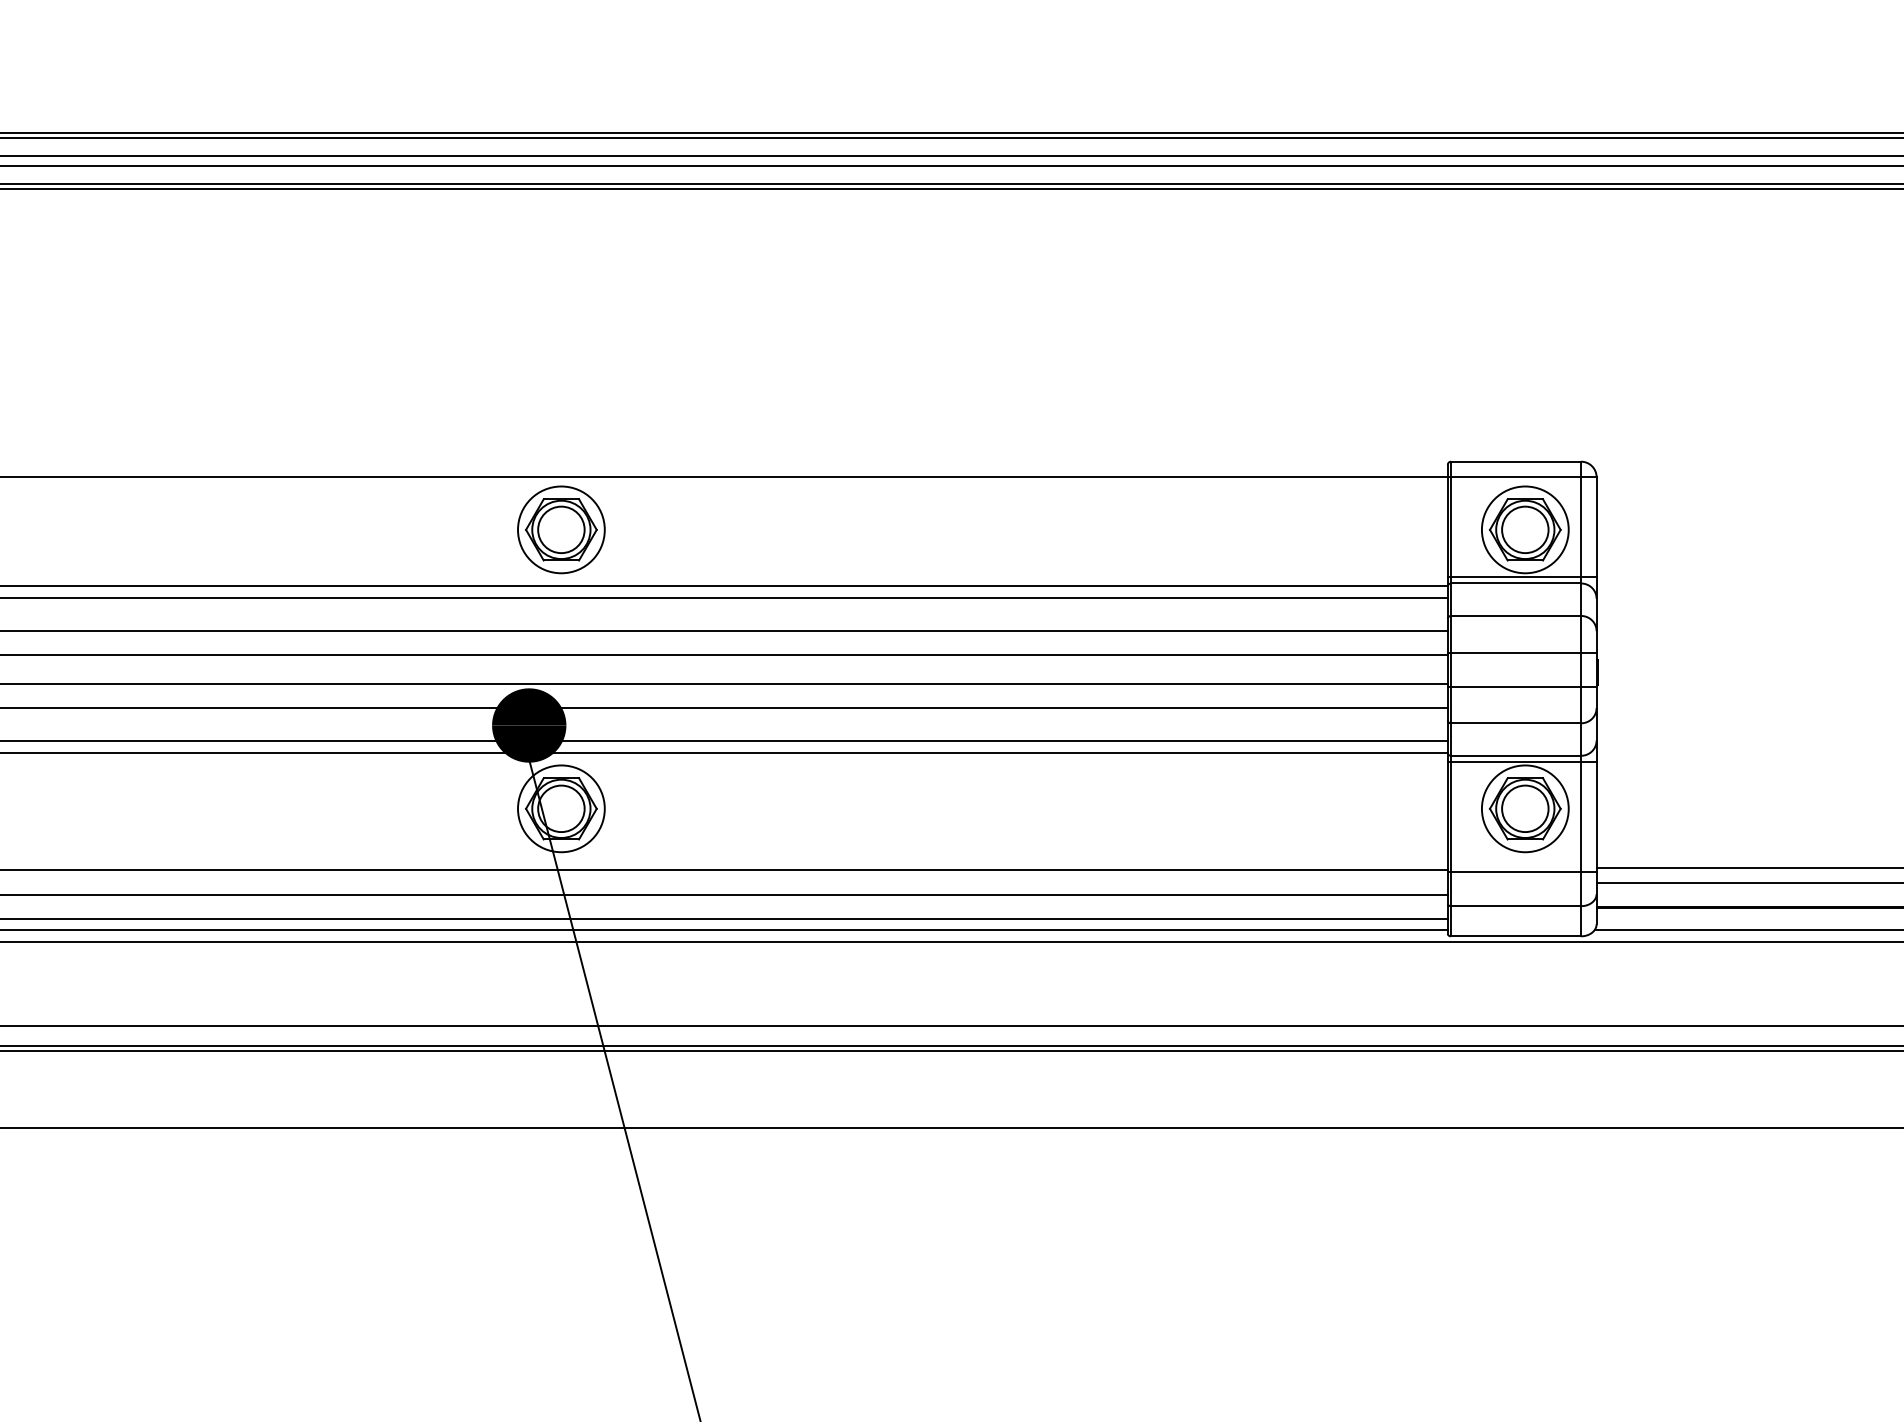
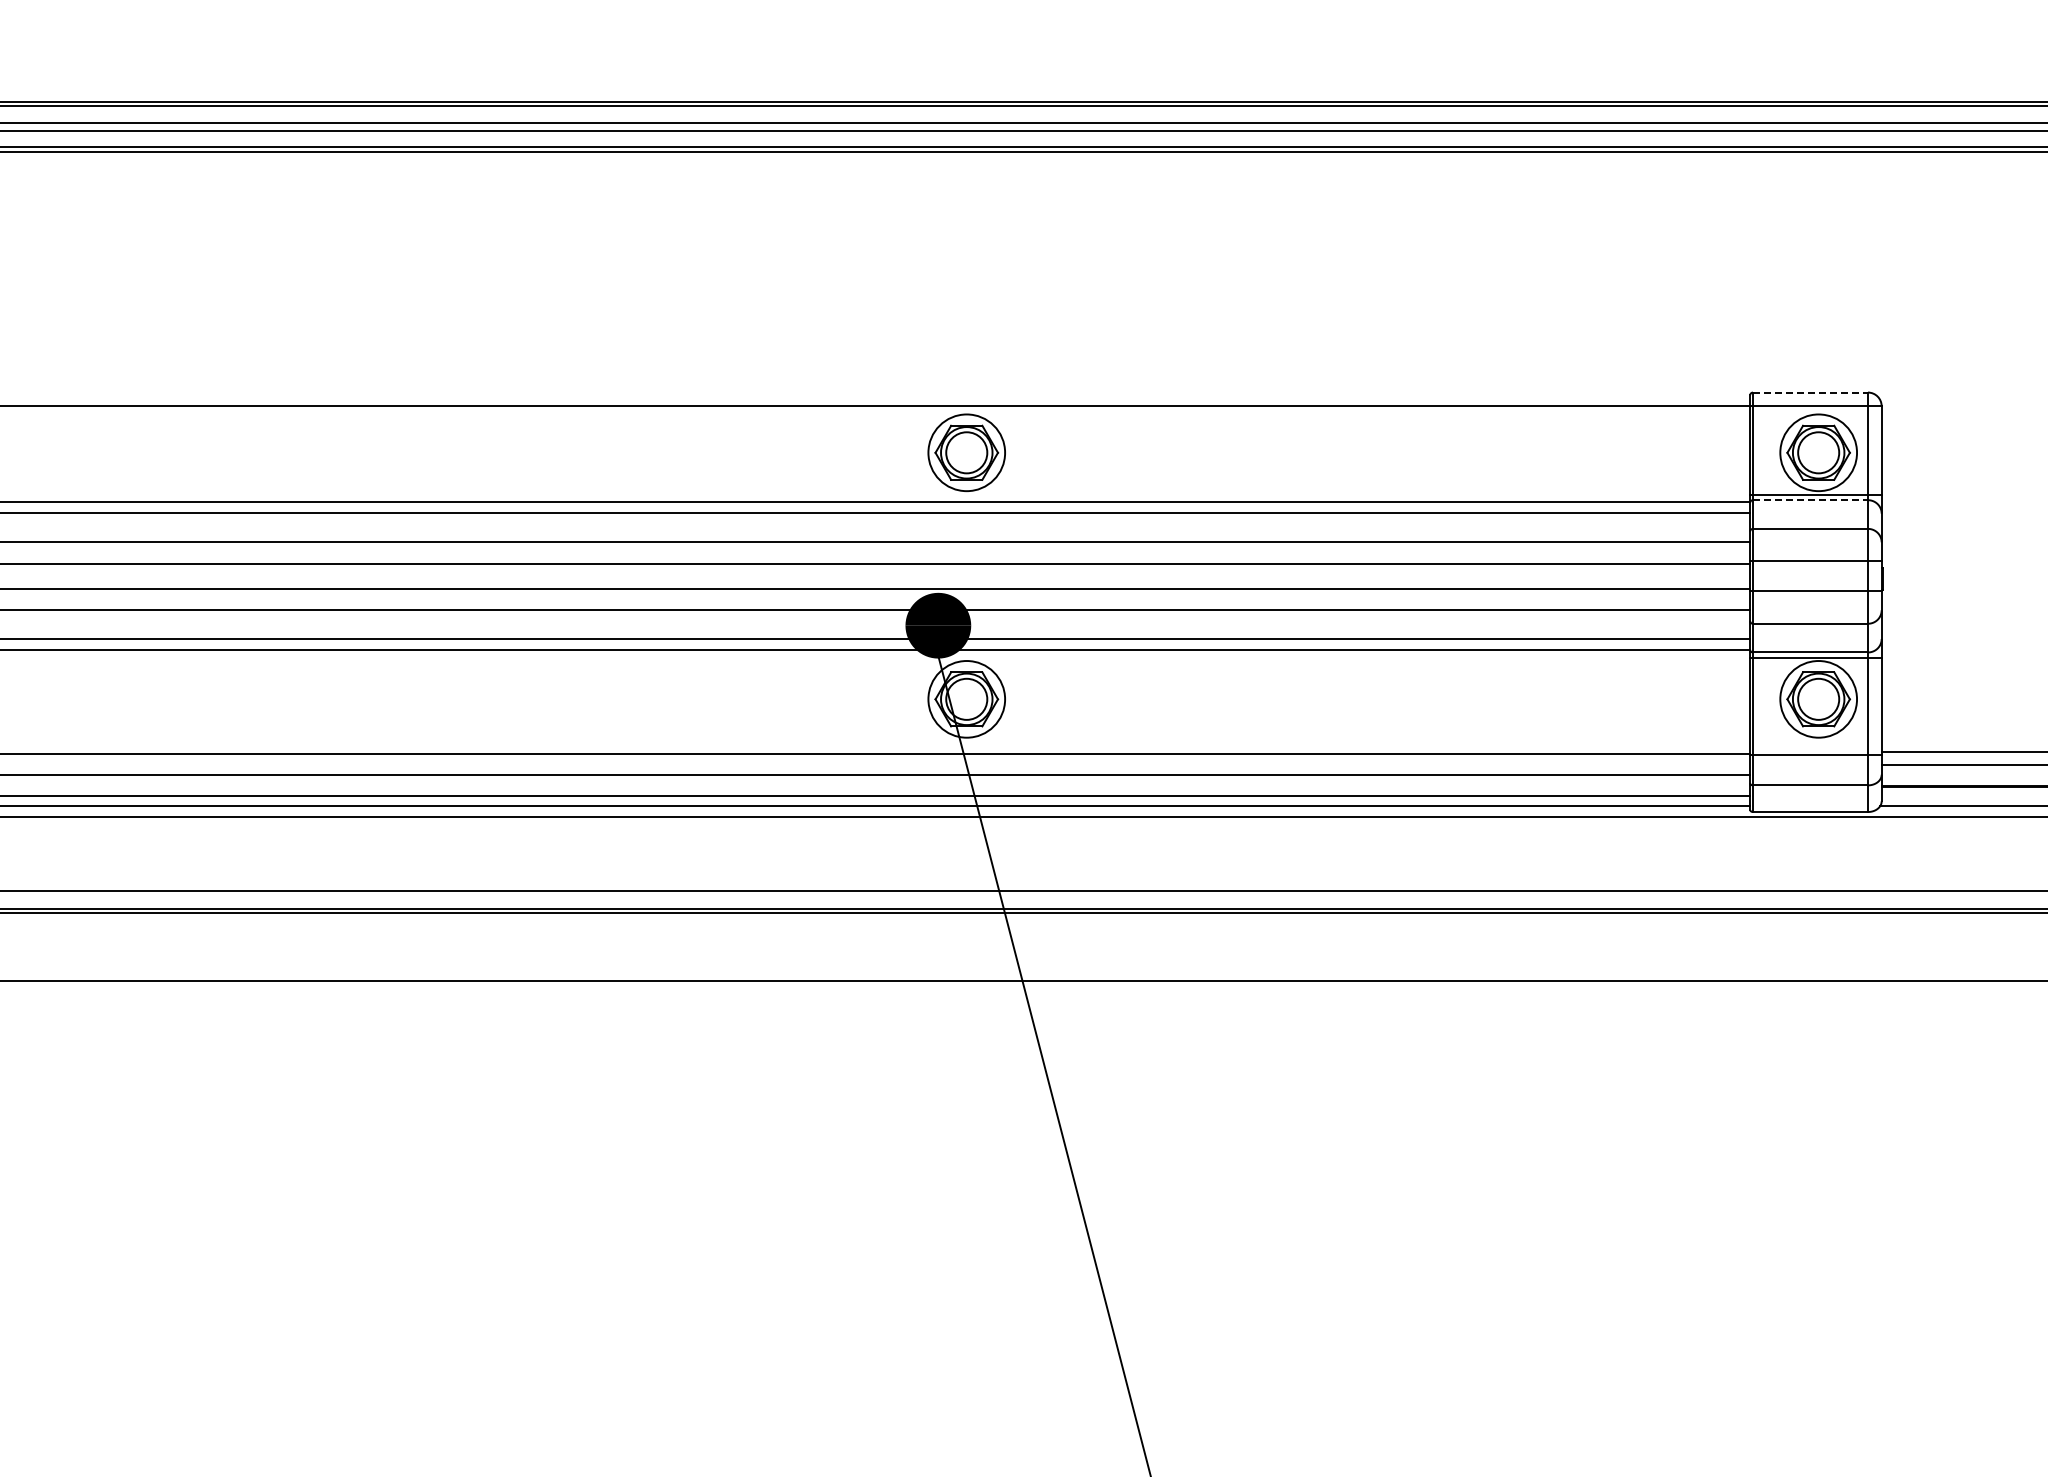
line: (1516, 461) -> (1810, 392), solid -> dashed
line: (1516, 583) -> (1810, 500), solid -> dashed

